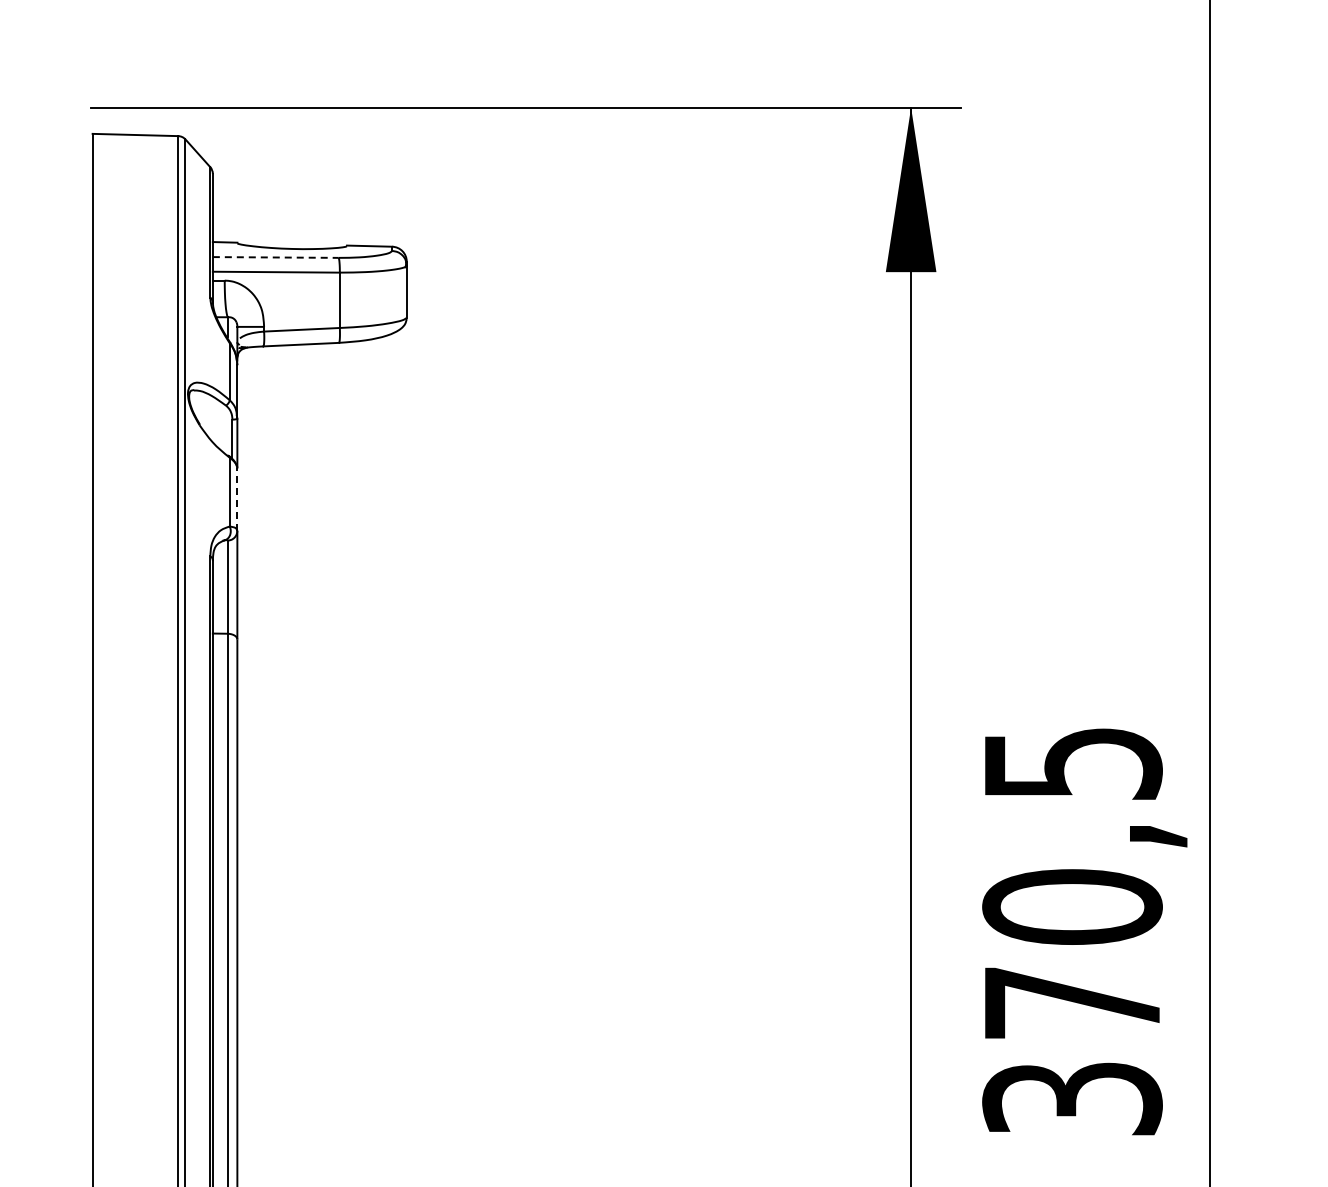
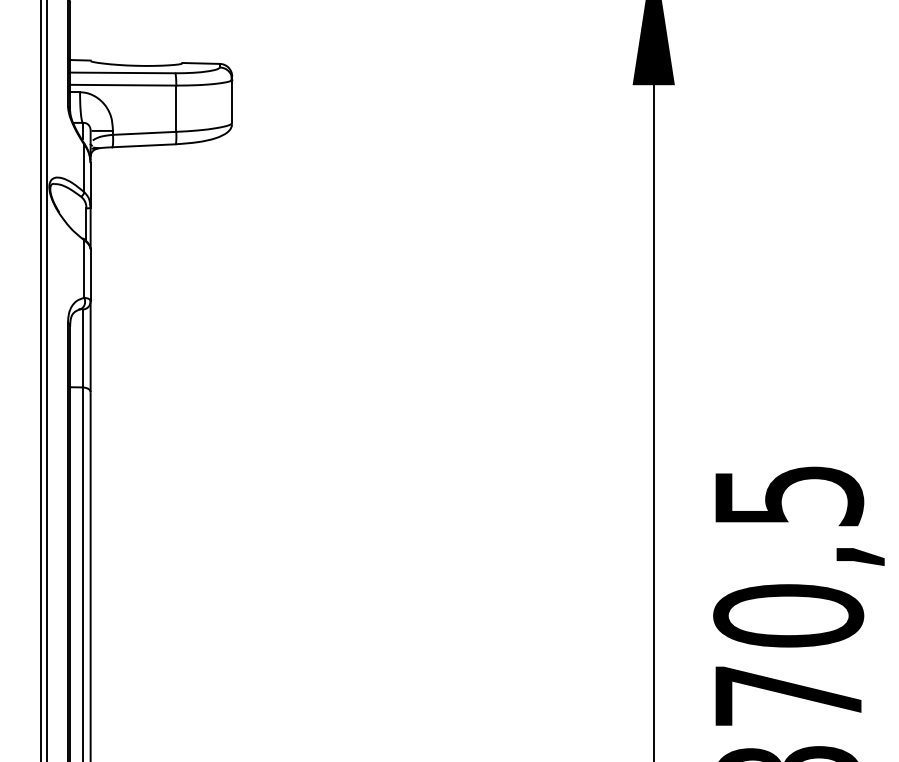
line: (275, 257) -> (122, 72), dashed -> solid
line: (237, 498) -> (90, 274), dashed -> solid

